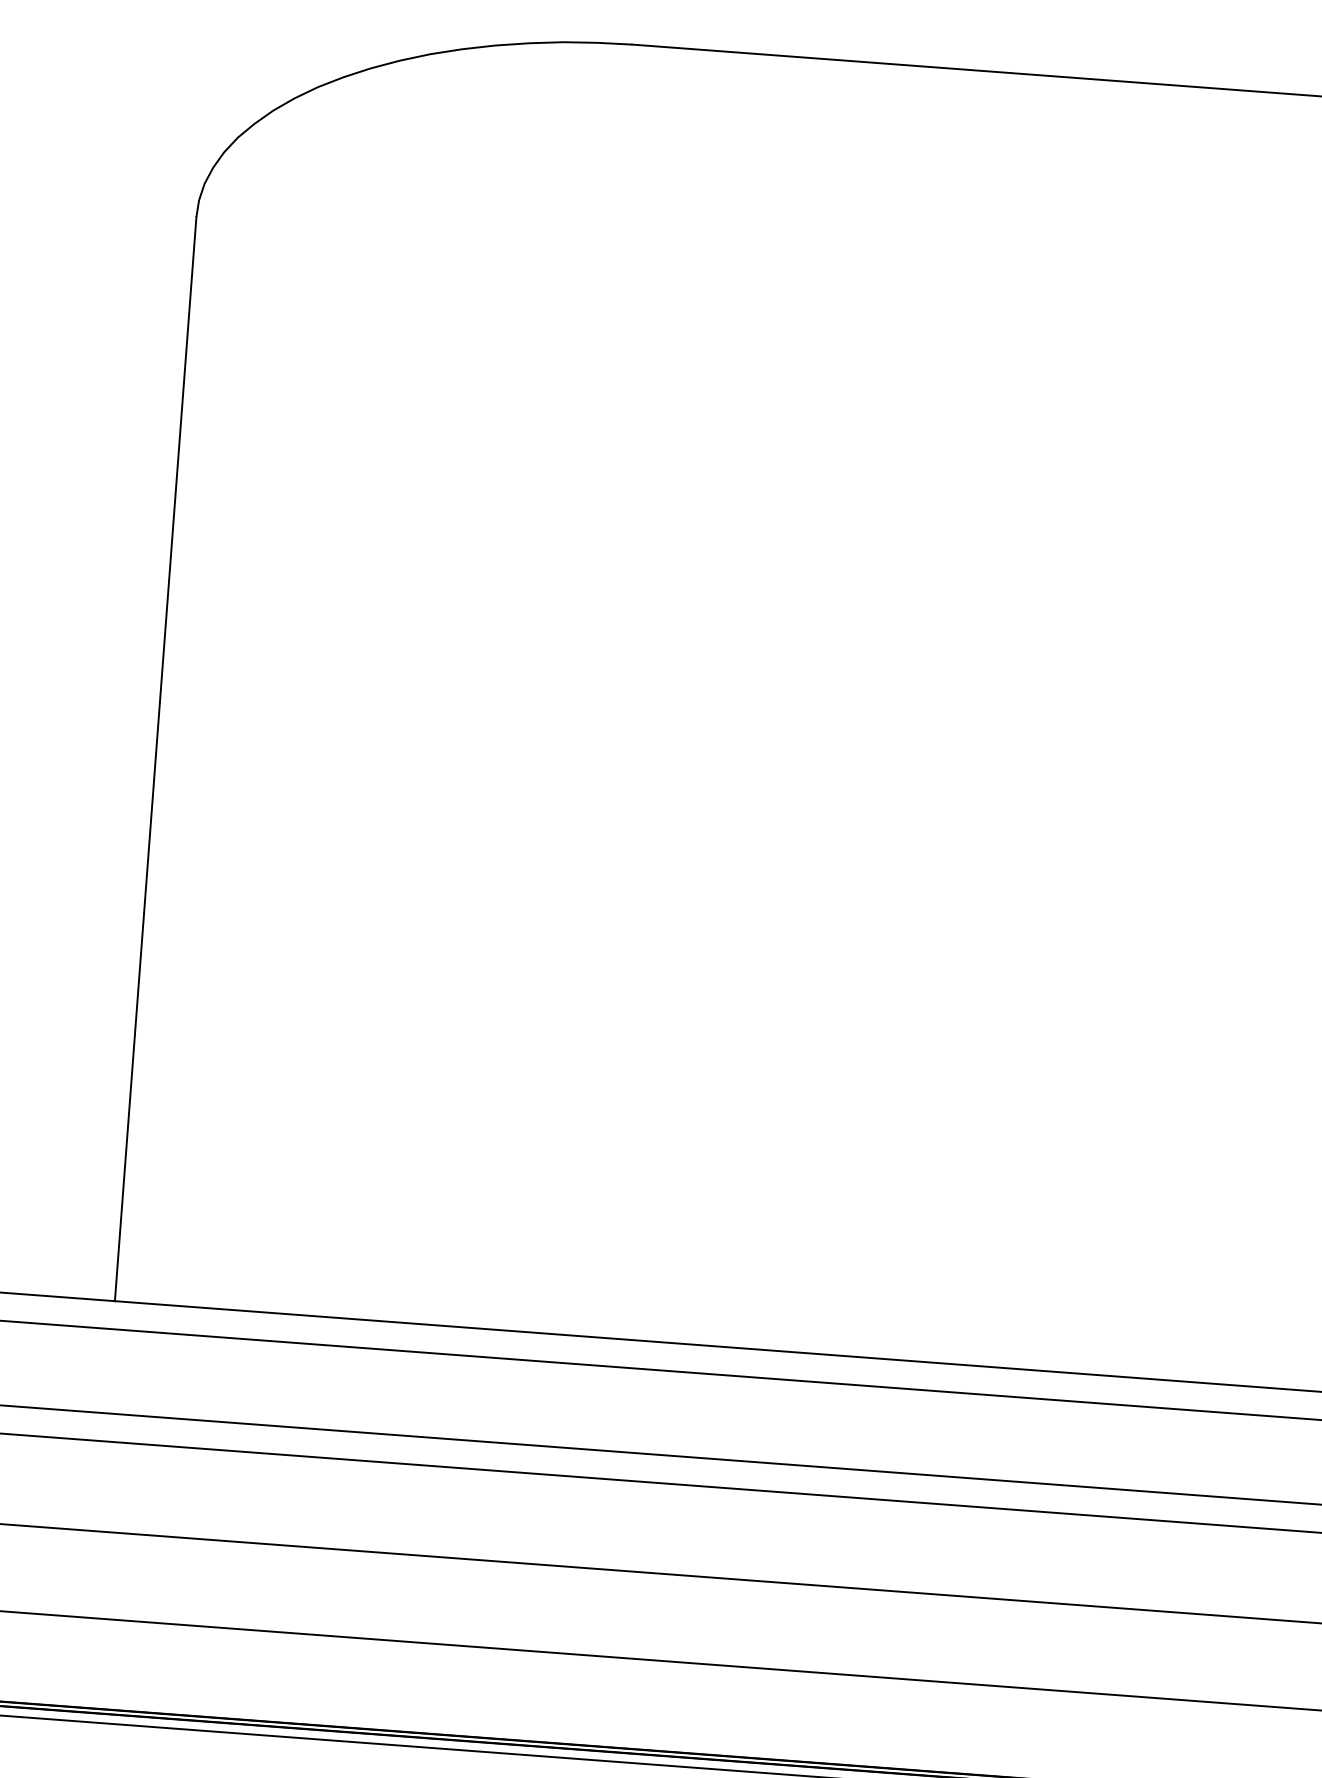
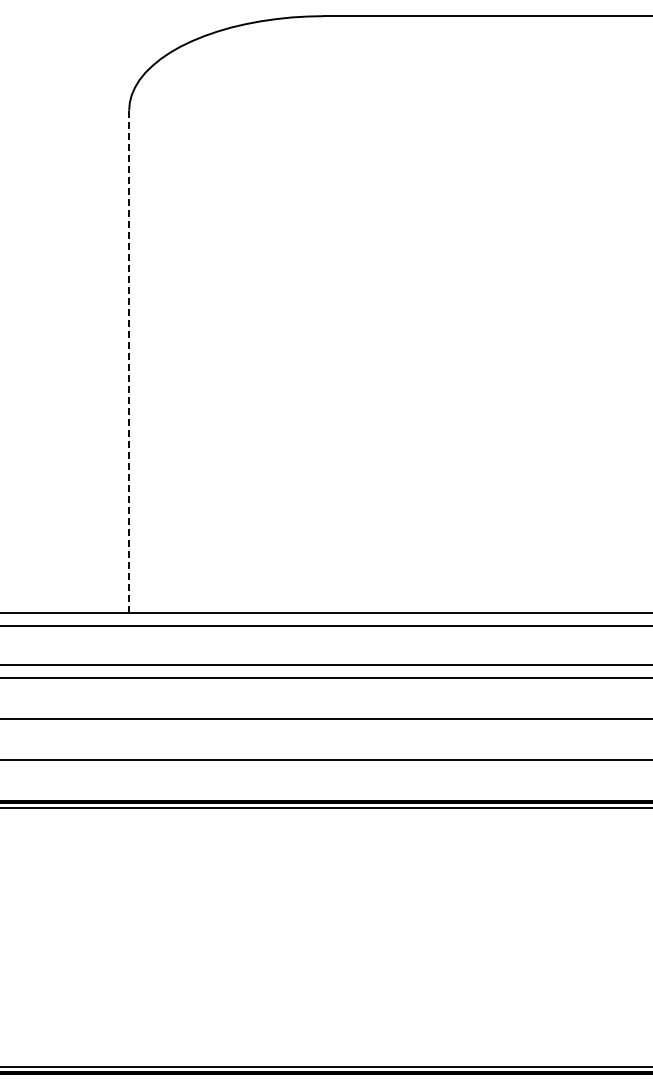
line: (156, 760) -> (129, 362), solid -> dashed

